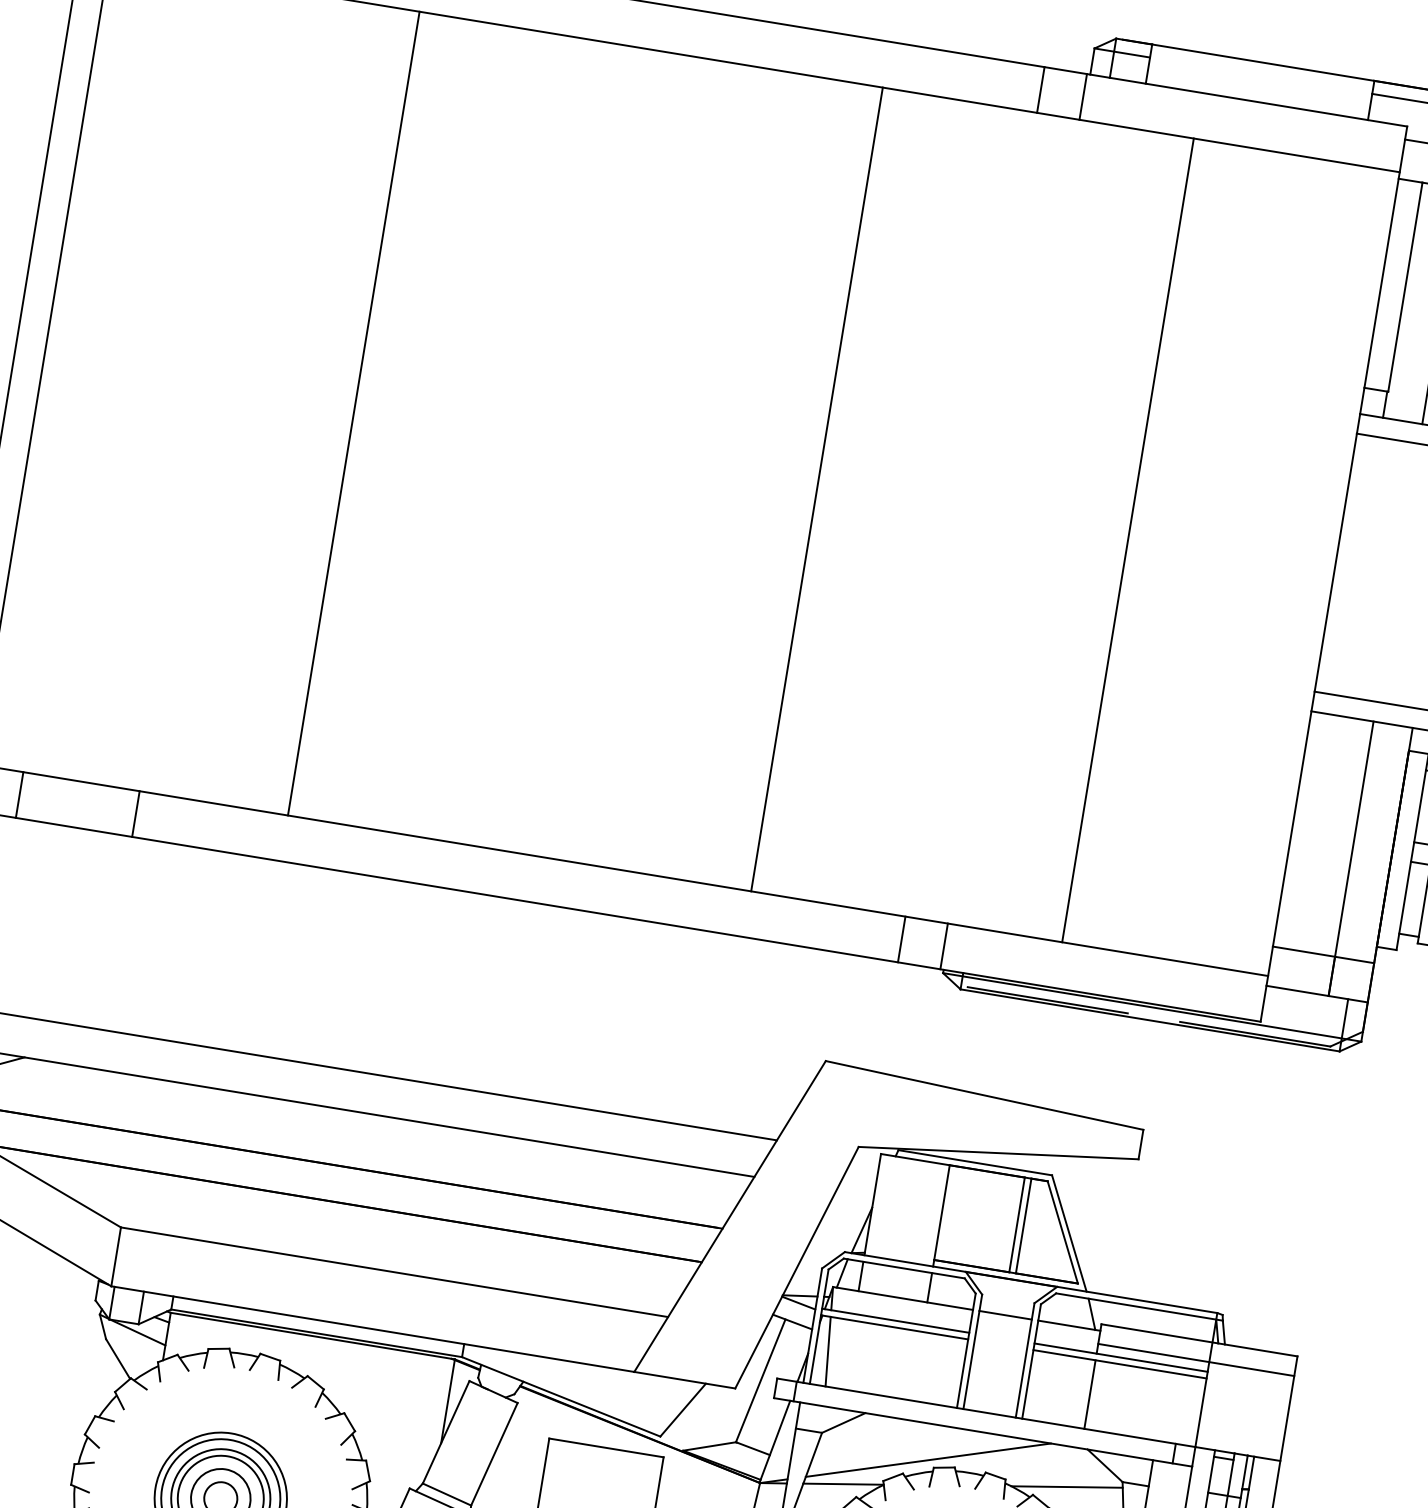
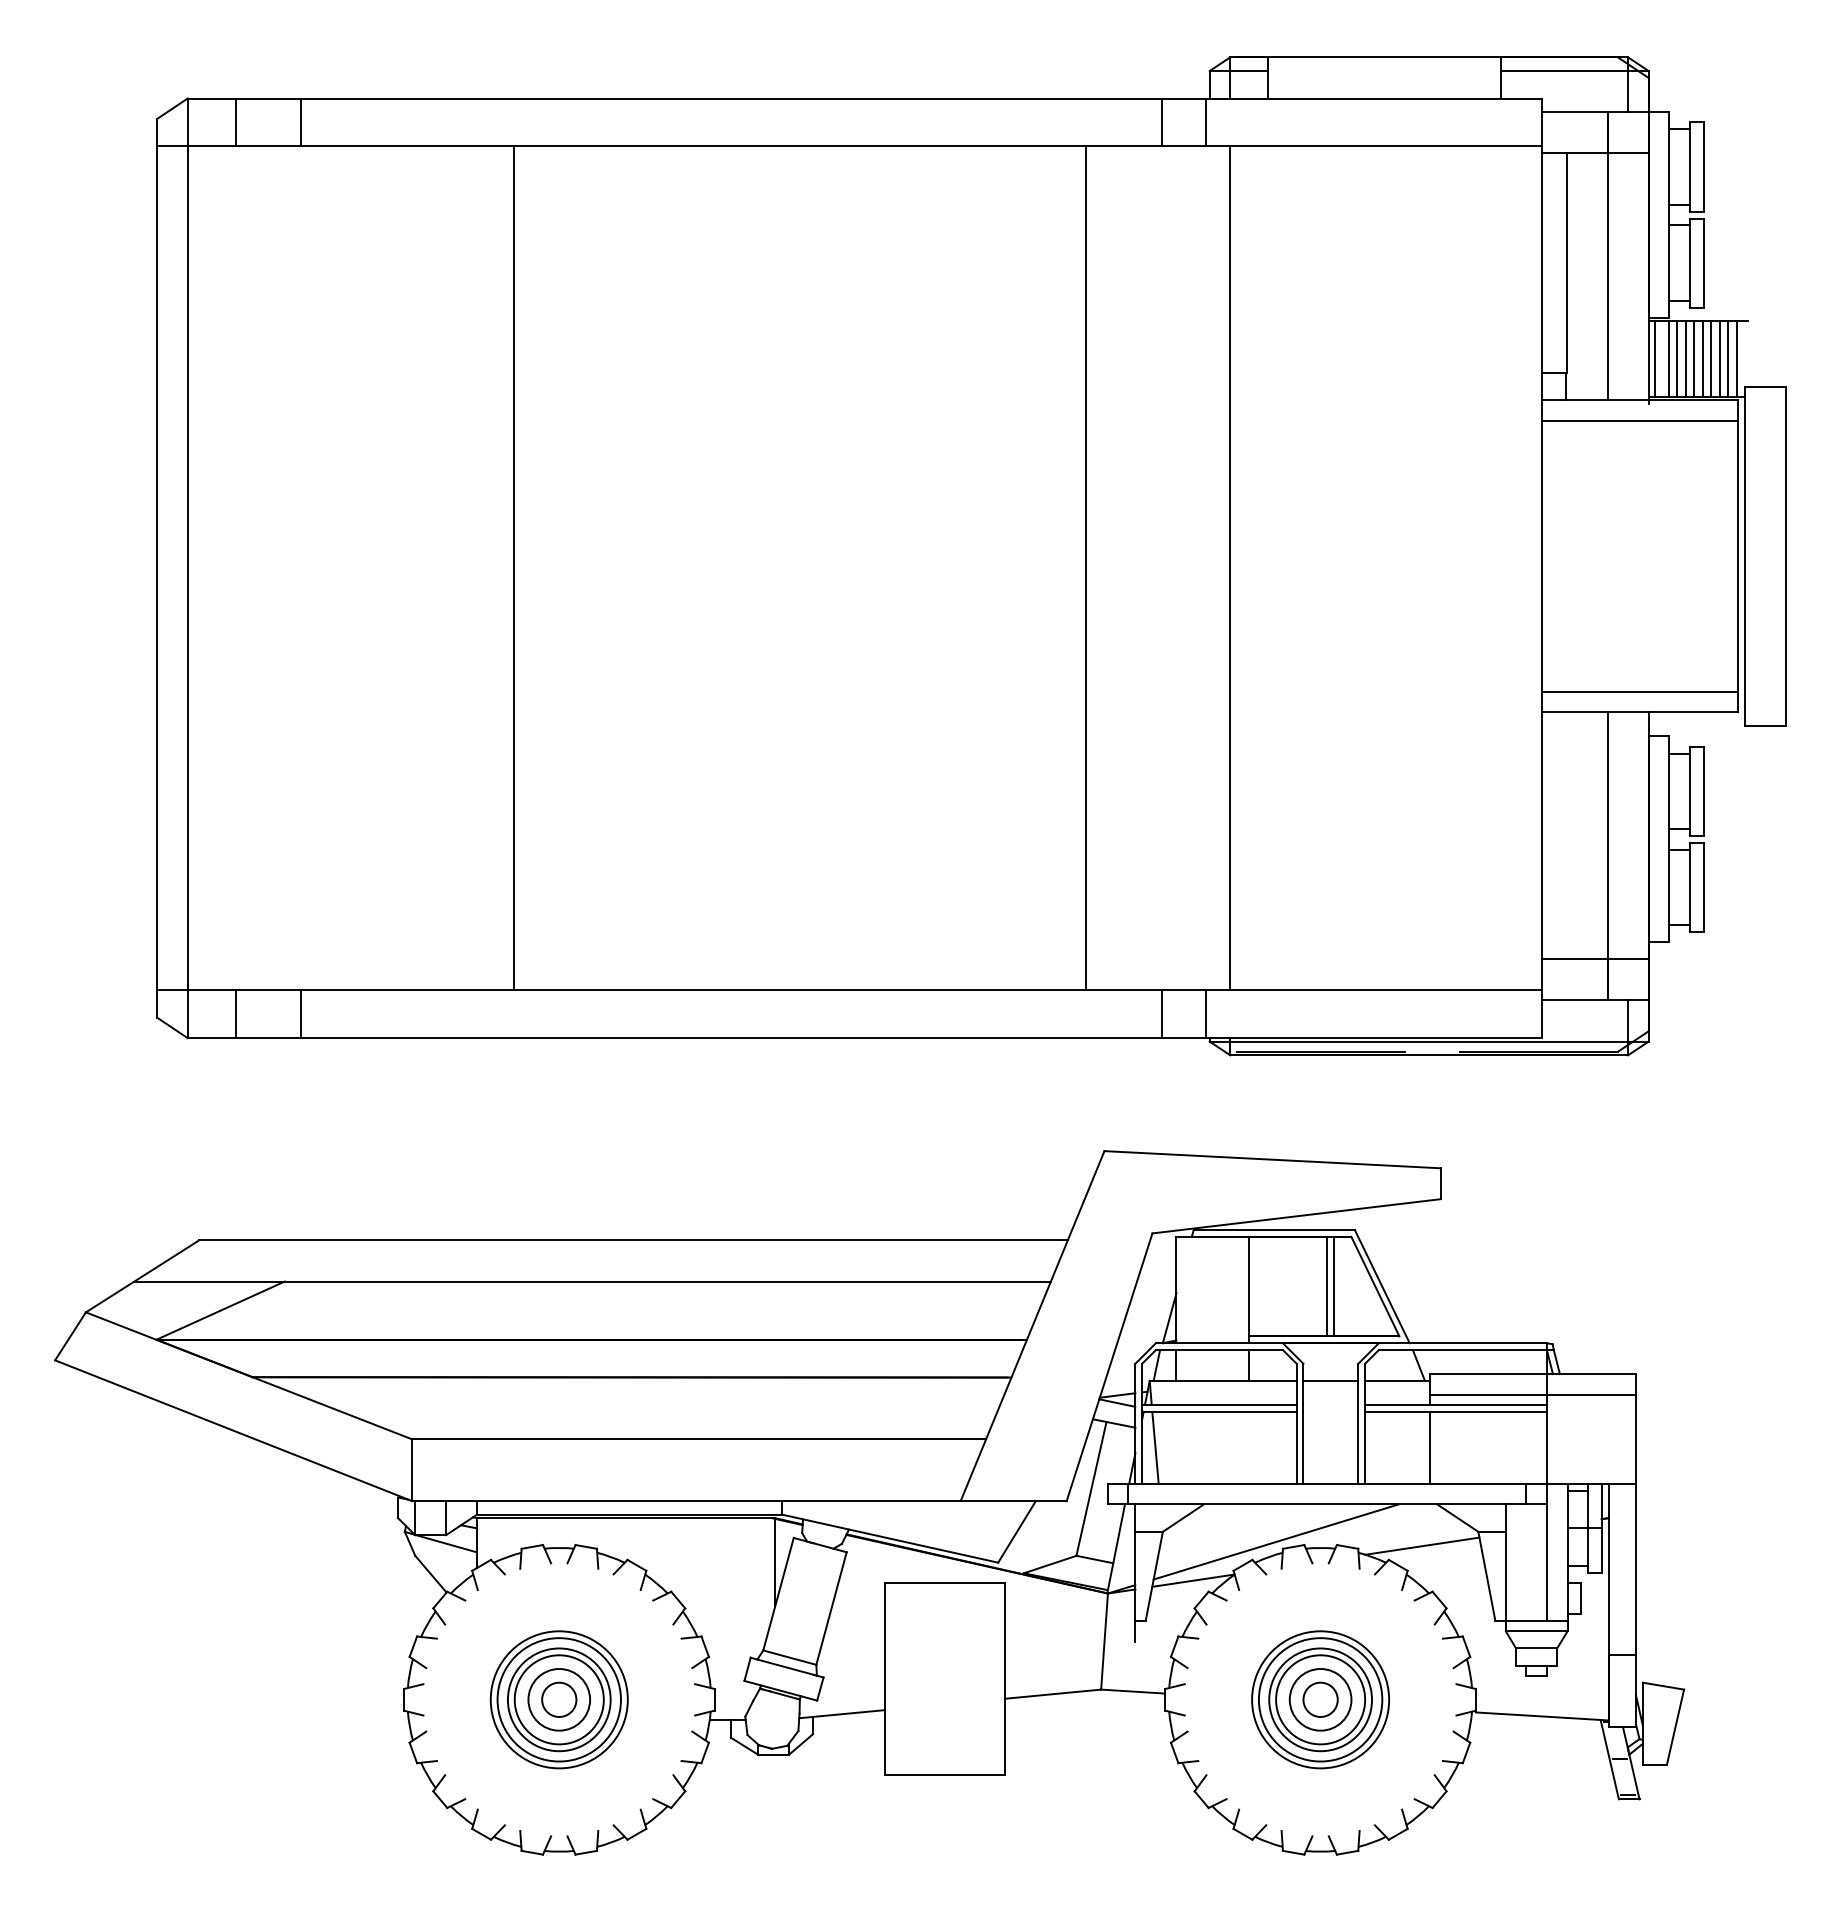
line: (816, 489) -> (1085, 568), moved
line: (1128, 540) -> (1230, 568), moved
line: (135, 814) -> (300, 1014), moved

